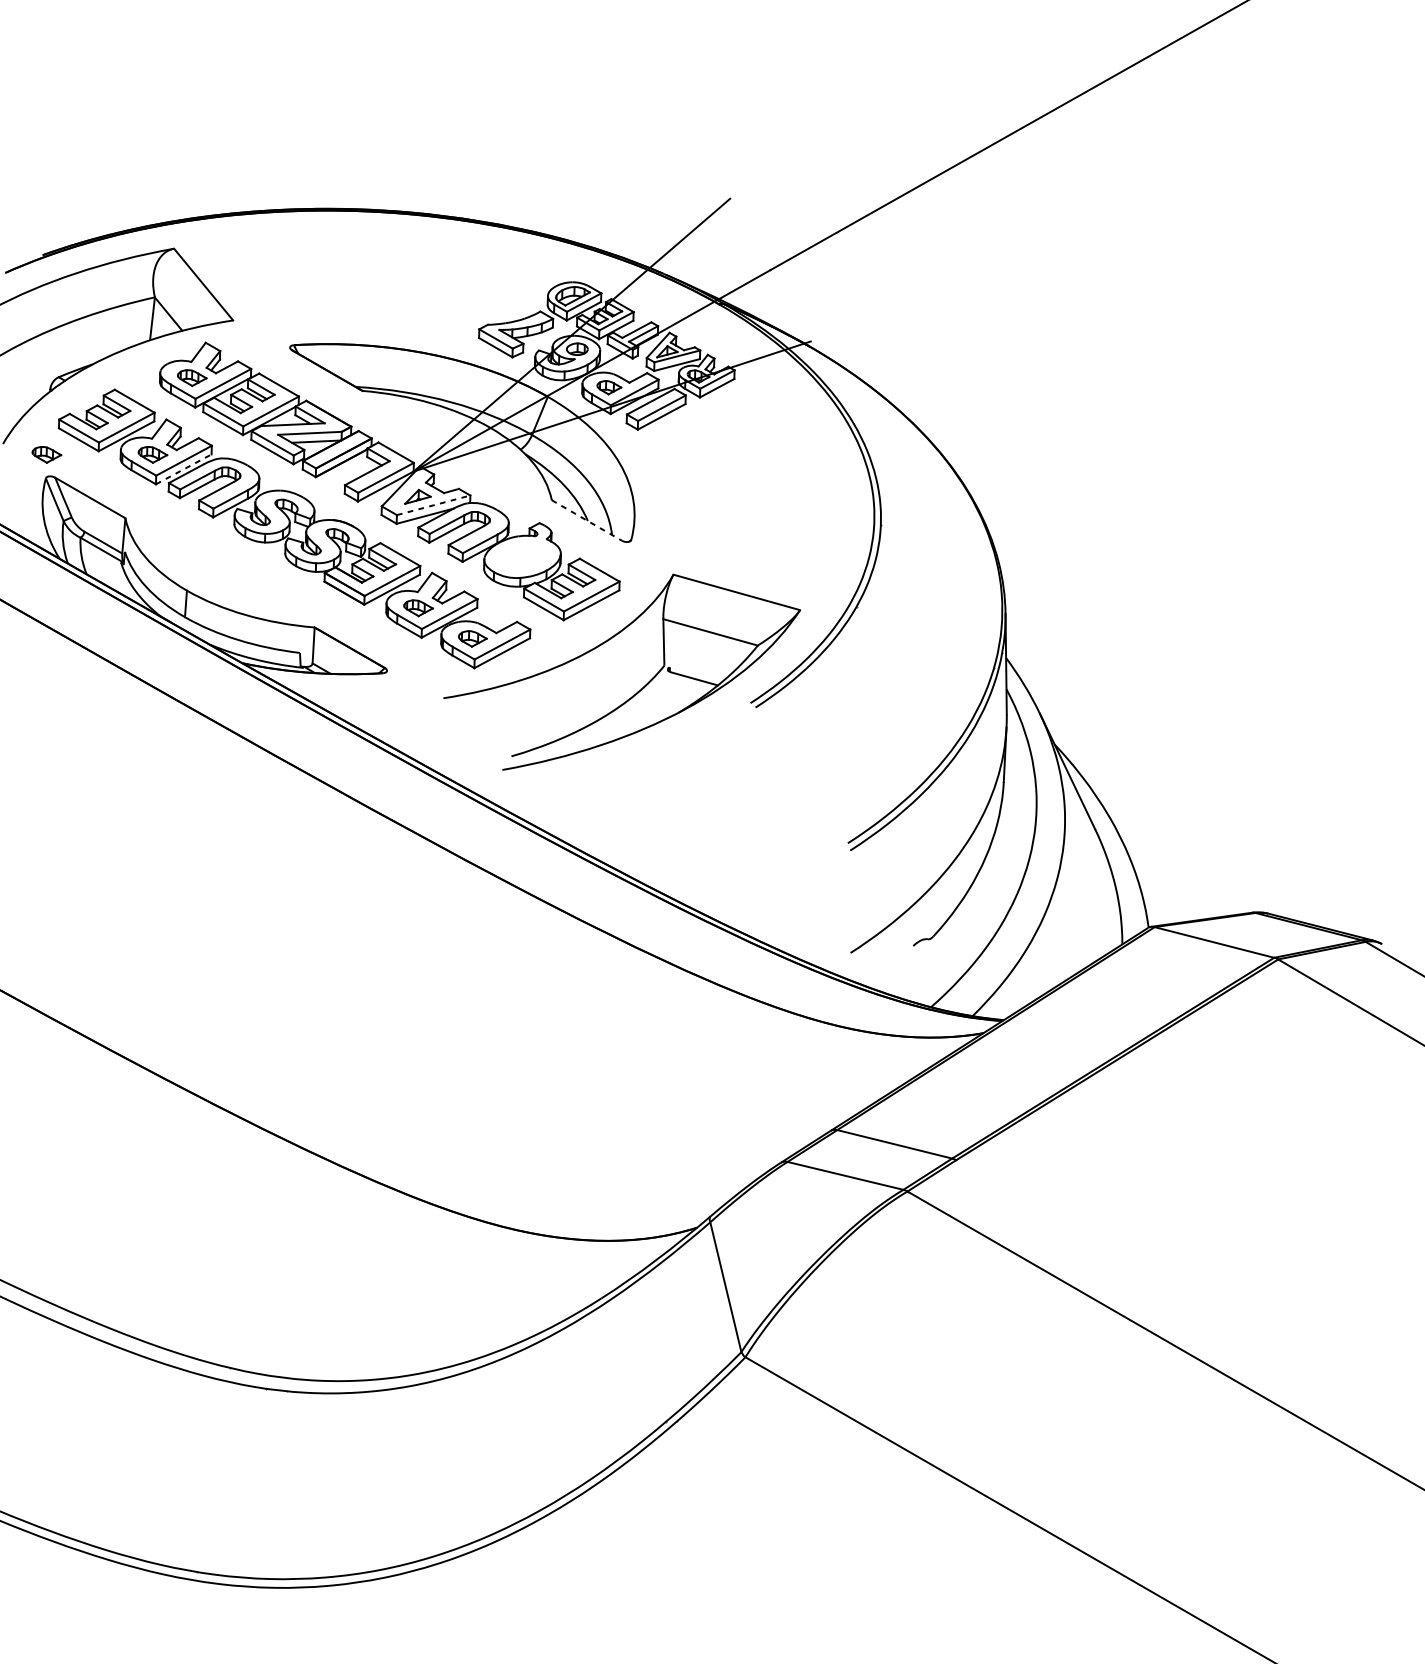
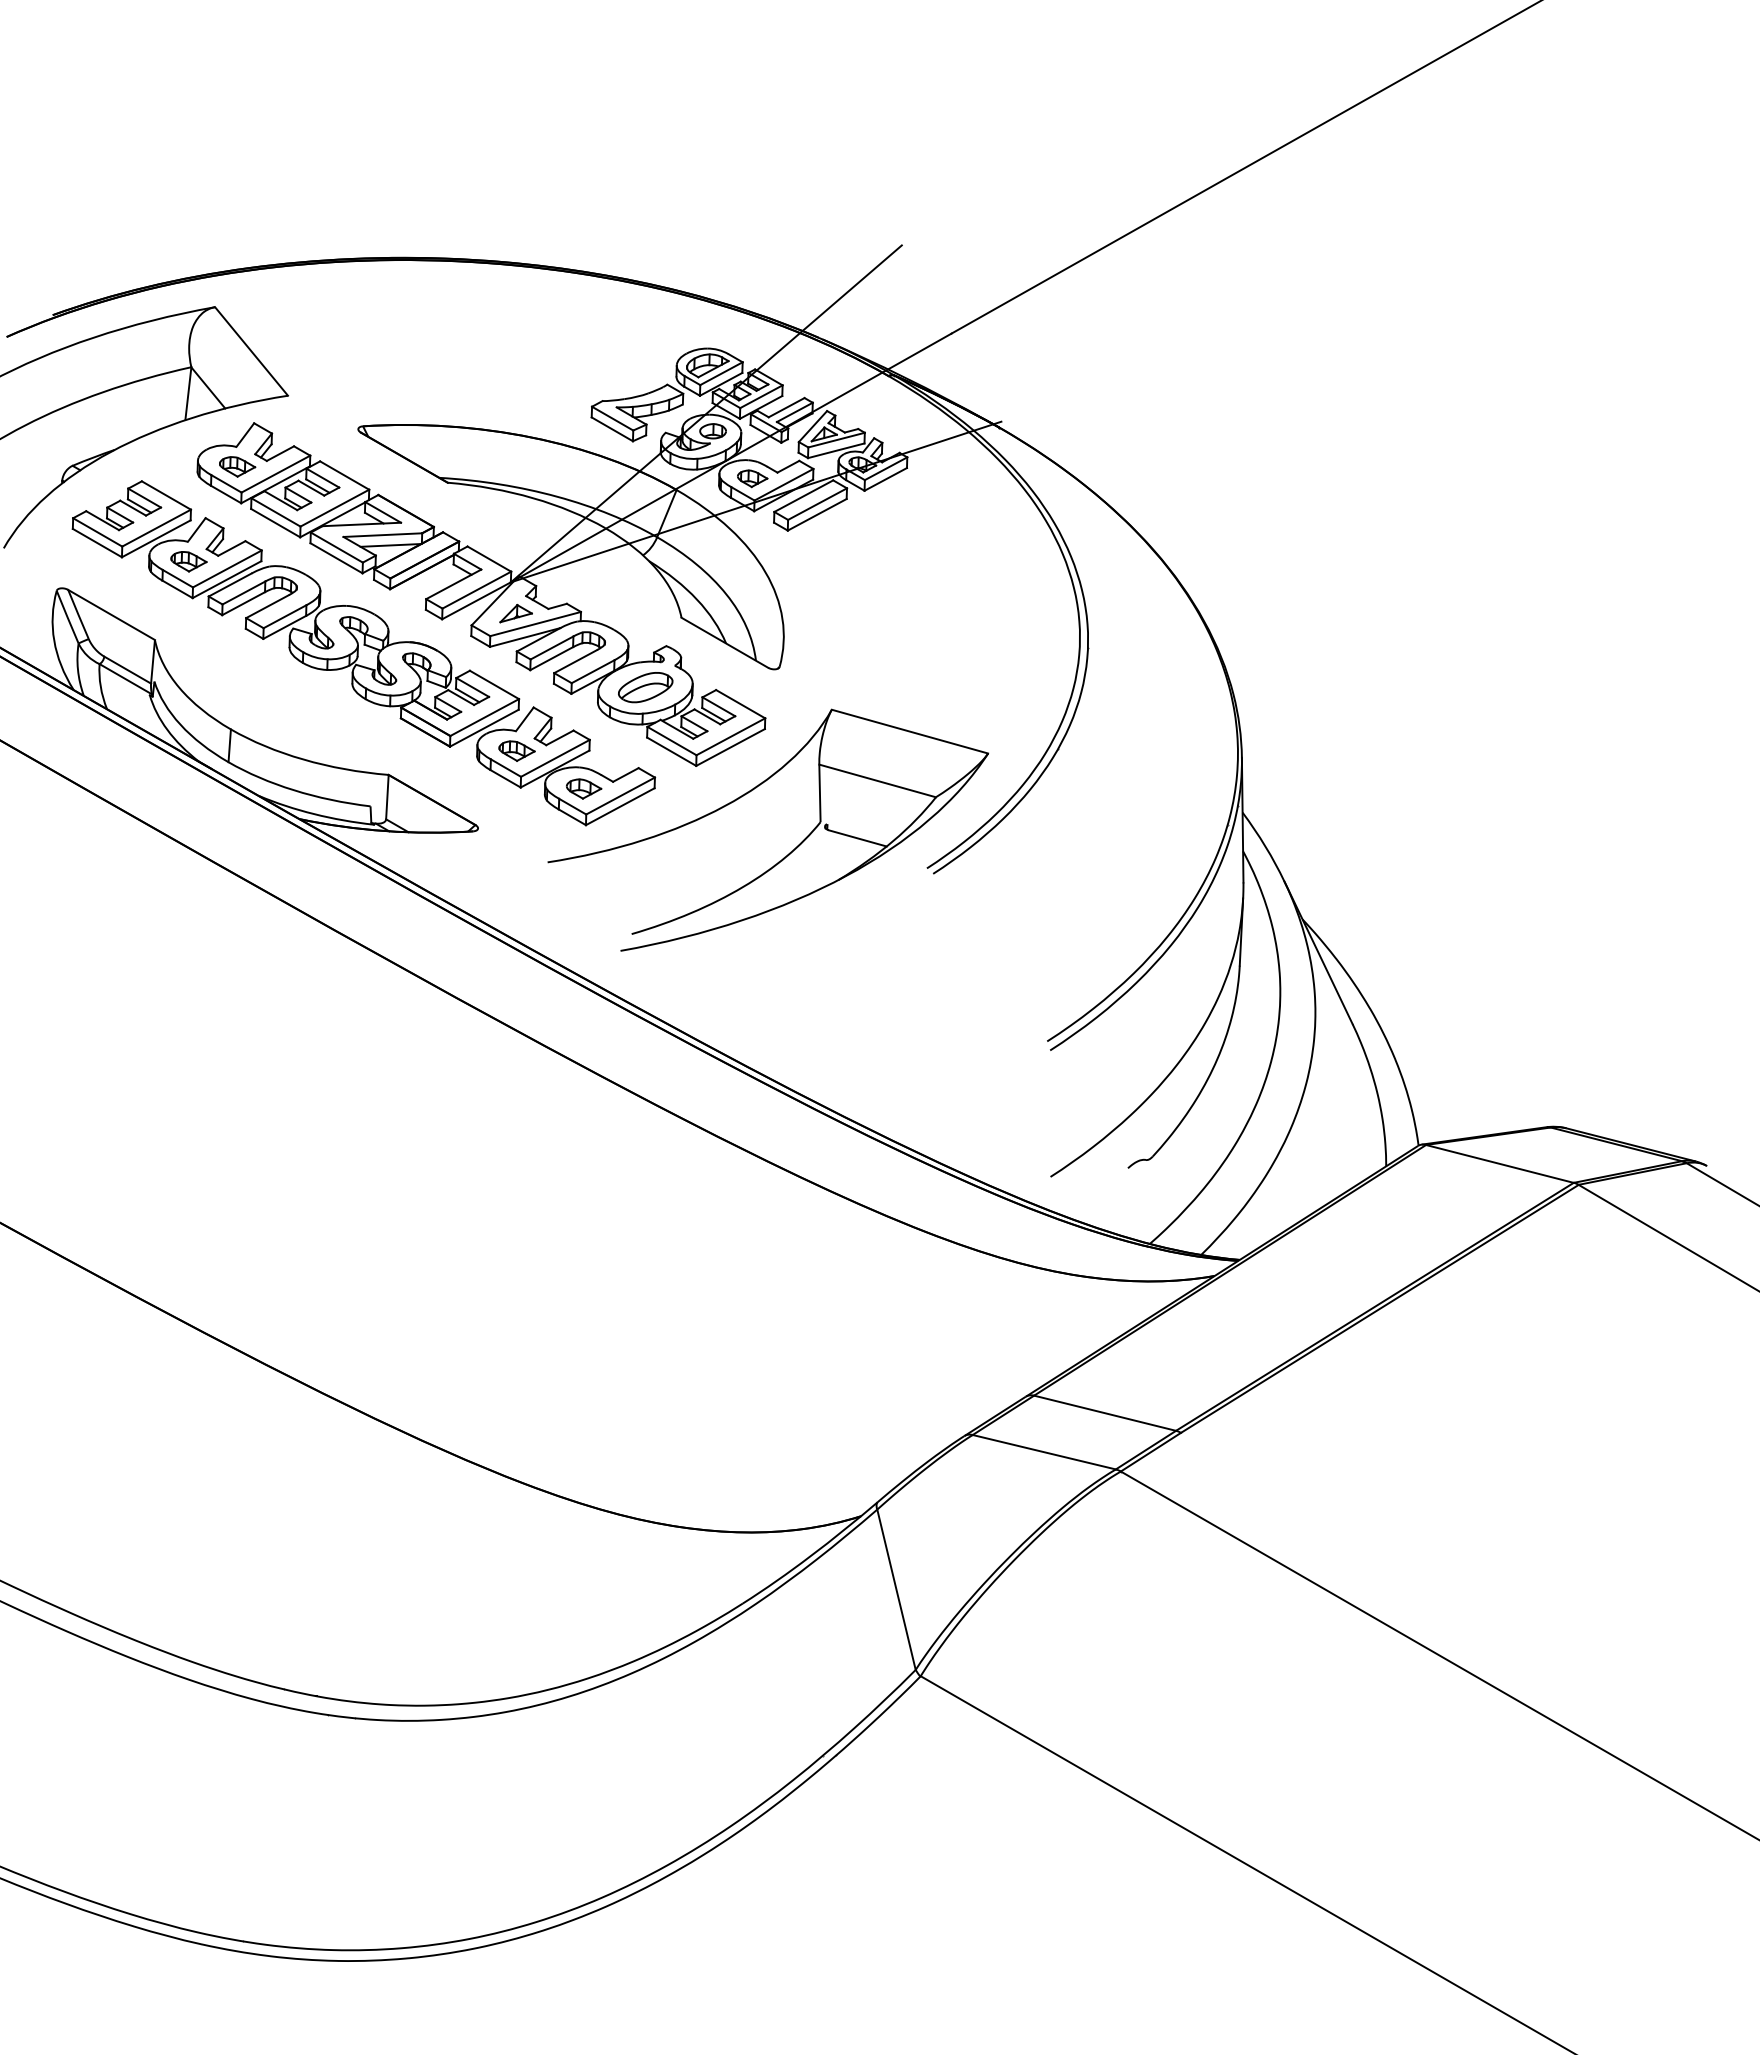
part: (46, 454) -> (57, 561), removed
line: (184, 469) -> (227, 579), dashed -> solid
line: (433, 505) -> (535, 624), dashed -> solid
line: (587, 521) -> (725, 643), dashed -> solid
part: (522, 556) -> (645, 687), added

